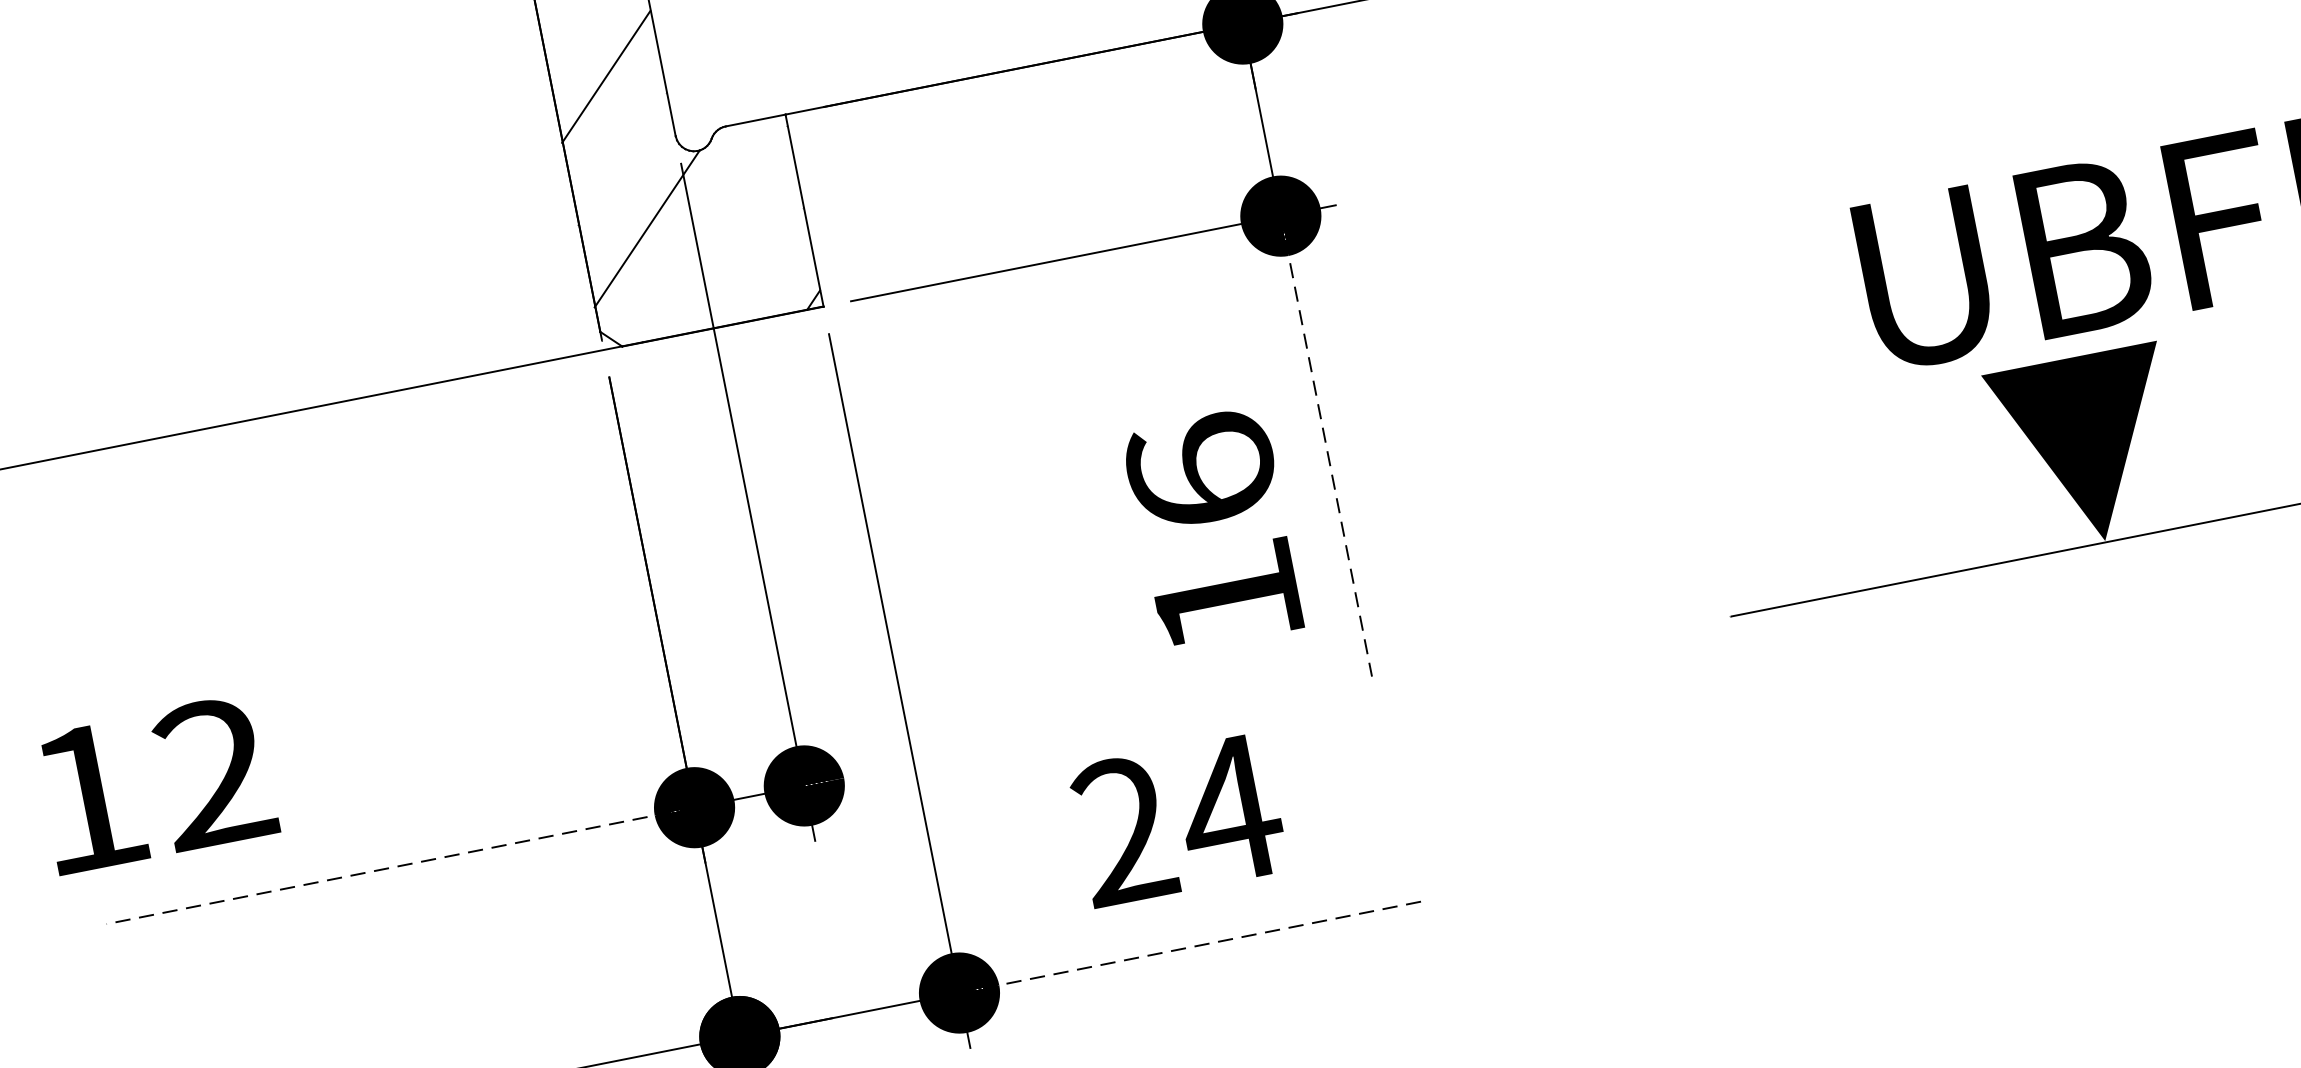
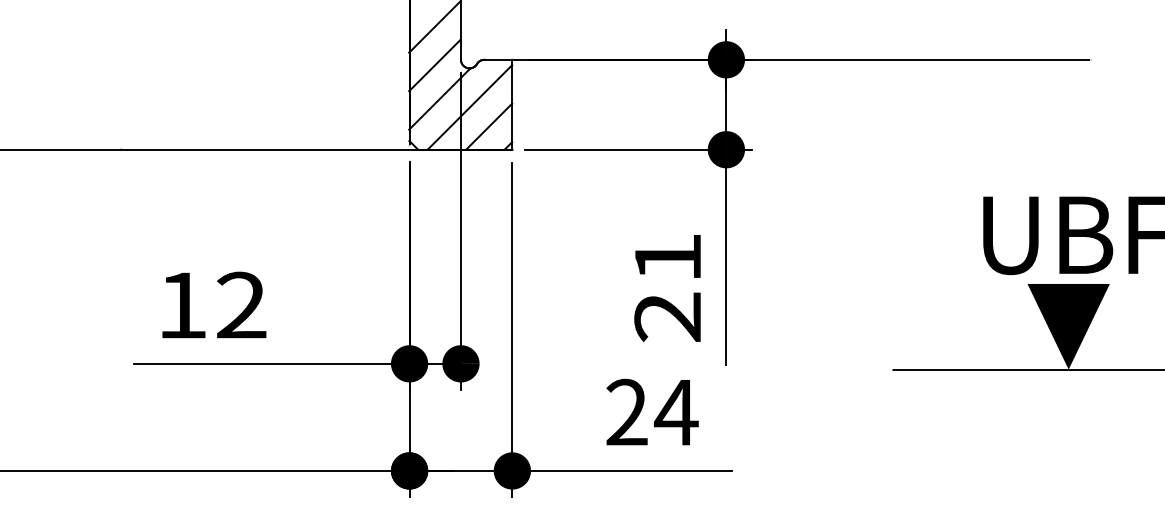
line: (621, 159) -> (434, 65), added
line: (714, 234) -> (469, 107), added
line: (764, 266) -> (489, 126), added
line: (1326, 446) -> (726, 257), dashed -> solid
text: (1213, 535) -> (667, 287), 16 -> 21
text: (156, 782) -> (214, 304), moved
text: (1178, 817) -> (652, 411), moved
line: (401, 864) -> (272, 363), dashed -> solid
line: (1194, 945) -> (622, 470), dashed -> solid

